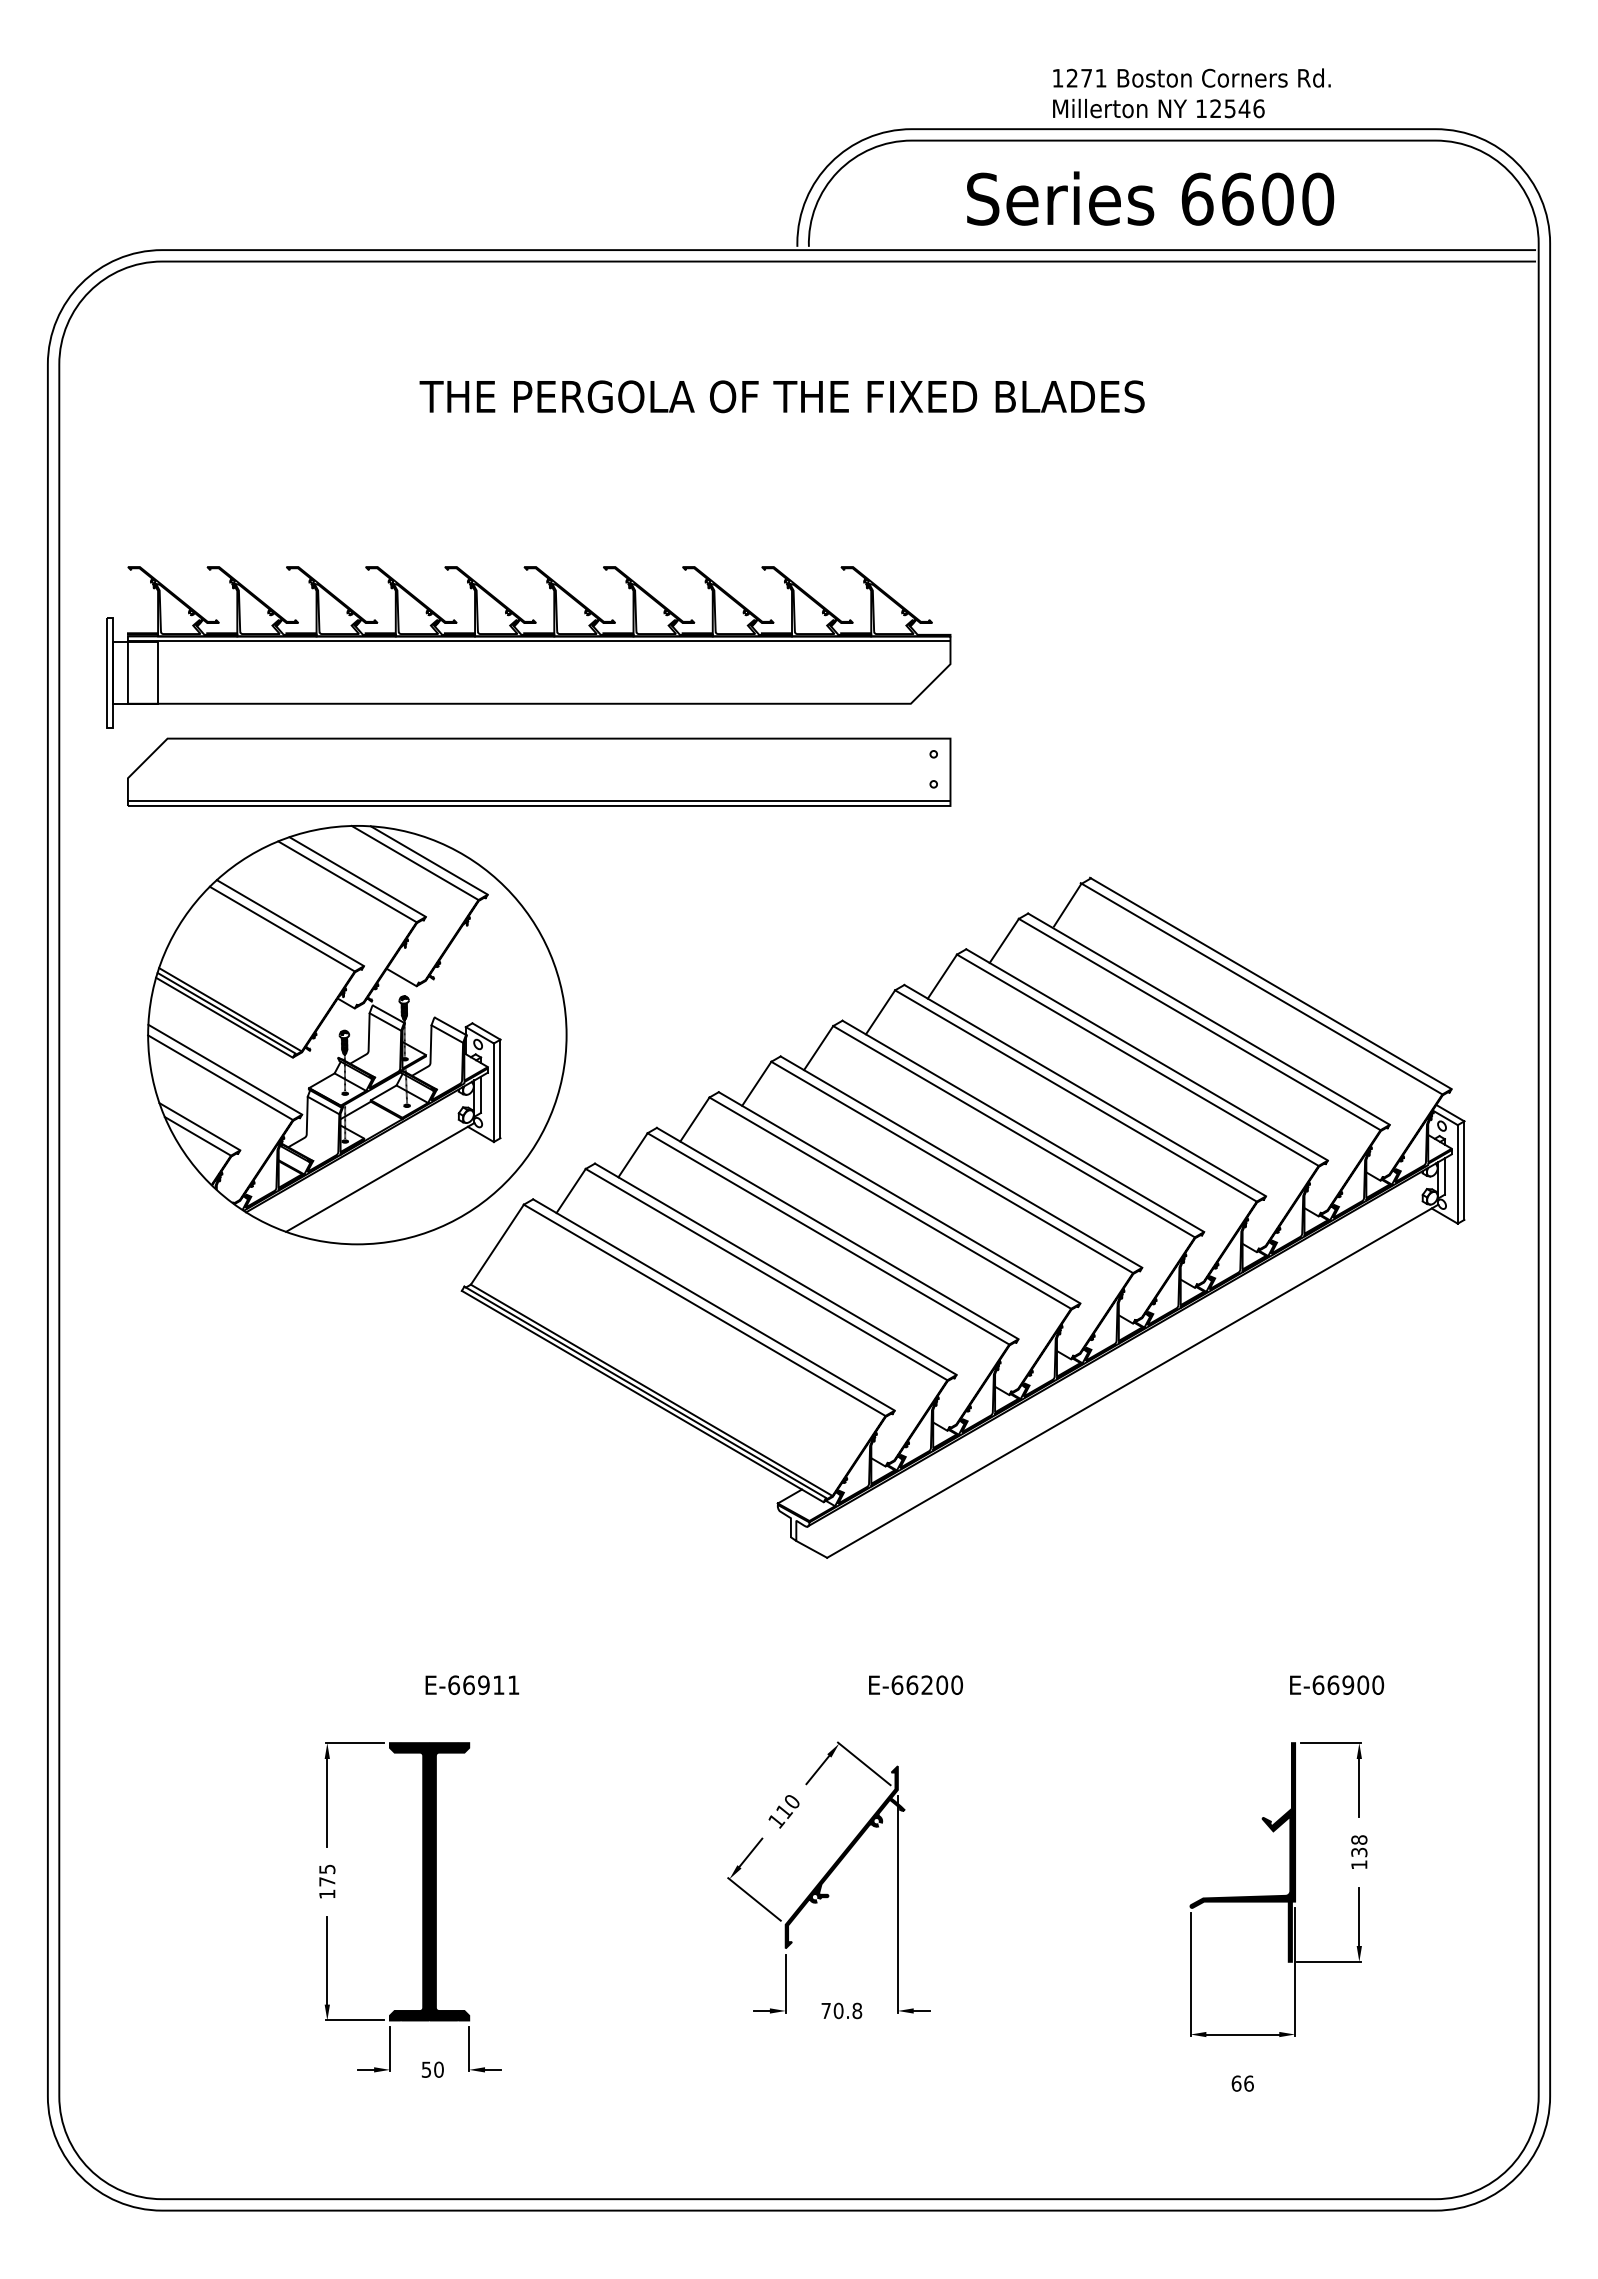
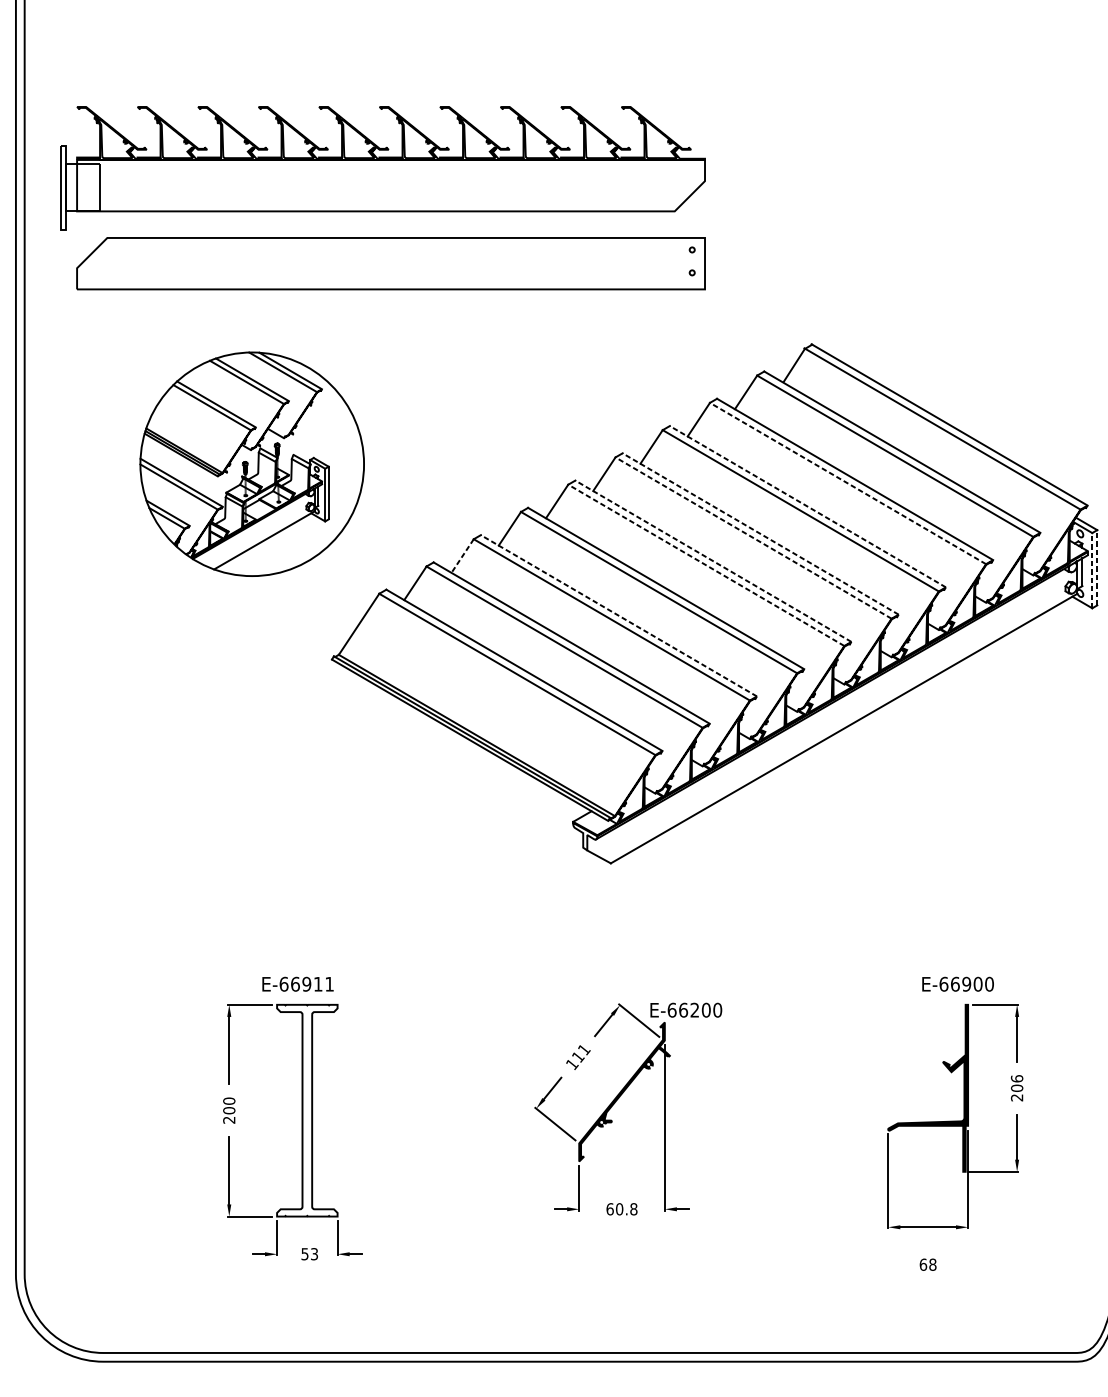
line: (538, 641) -> (390, 163), removed
line: (538, 801) -> (390, 285), removed
part: (357, 1034) -> (252, 463), size x0.7
line: (1137, 1060) -> (847, 483), solid -> dashed
line: (1084, 1090) -> (807, 506), solid -> dashed
line: (1022, 1126) -> (759, 534), solid -> dashed
line: (1013, 1131) -> (753, 537), solid -> dashed
line: (632, 1155) -> (462, 556), solid -> dashed
line: (961, 1161) -> (713, 560), solid -> dashed
line: (951, 1167) -> (705, 565), solid -> dashed
line: (1464, 1170) -> (1097, 567), solid -> dashed
line: (1457, 1173) -> (1092, 569), solid -> dashed
line: (837, 1233) -> (618, 615), solid -> dashed
text: (472, 1684) -> (298, 983), moved
text: (915, 1684) -> (685, 1009), moved
text: (1337, 1684) -> (958, 983), moved
text: (792, 1802) -> (584, 1050), 110 -> 111
text: (1359, 1852) -> (1017, 1088), 138 -> 206
text: (327, 1881) -> (229, 1110), 175 -> 200
fill: (429, 1881) -> (307, 1110), removed
text: (826, 2010) -> (610, 1208), 70.8 -> 60.8
text: (438, 2069) -> (314, 1253), 50 -> 53
text: (1248, 2083) -> (932, 1264), 66 -> 68

